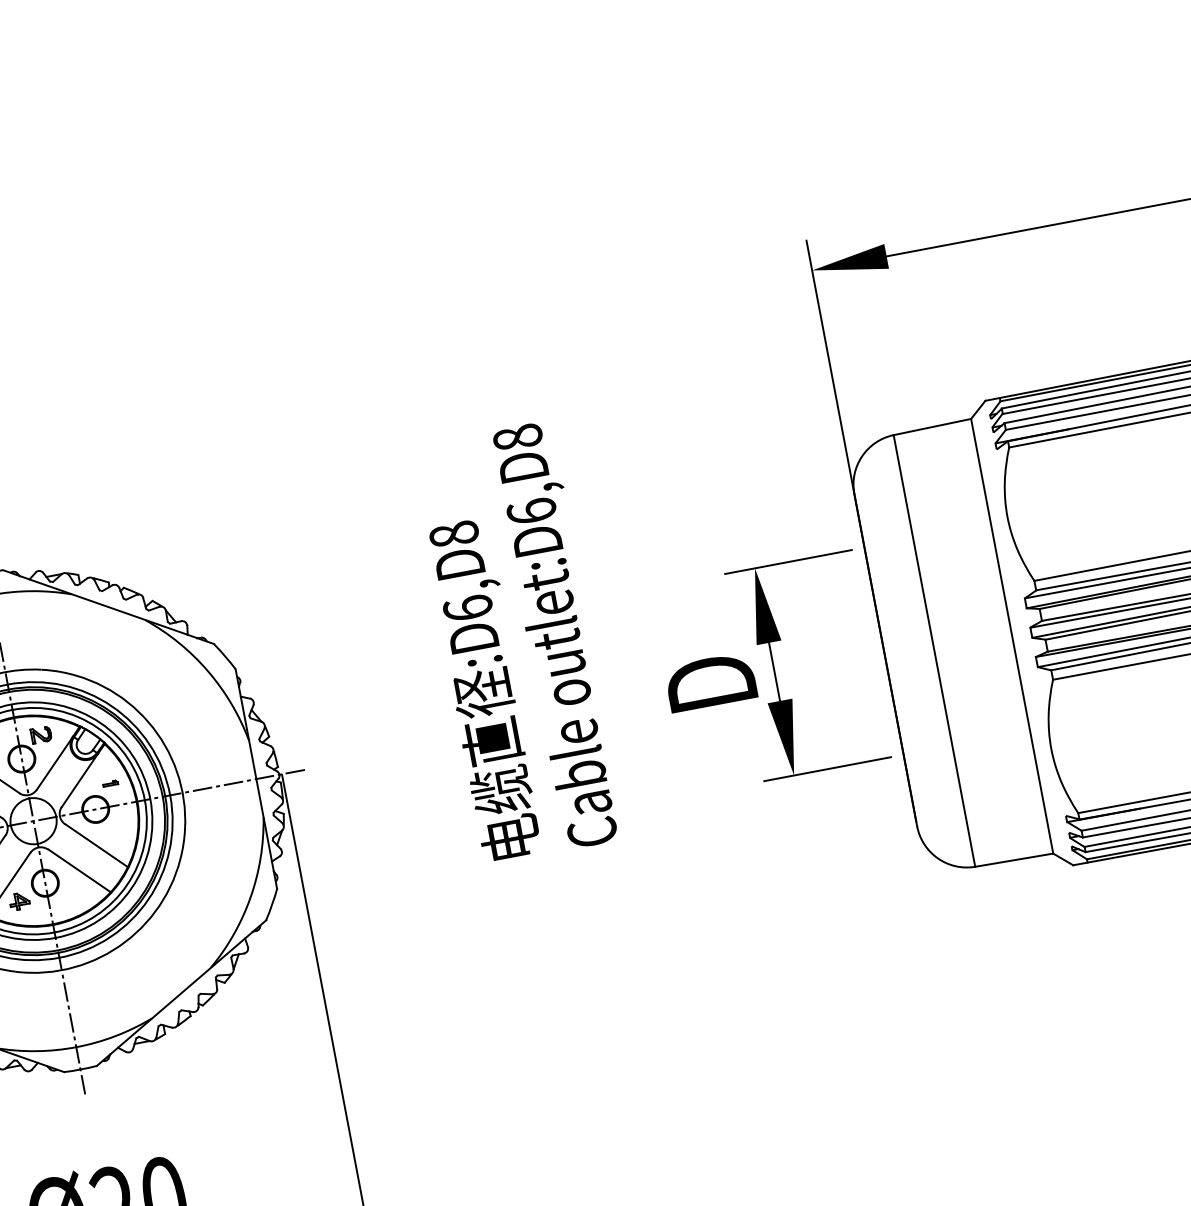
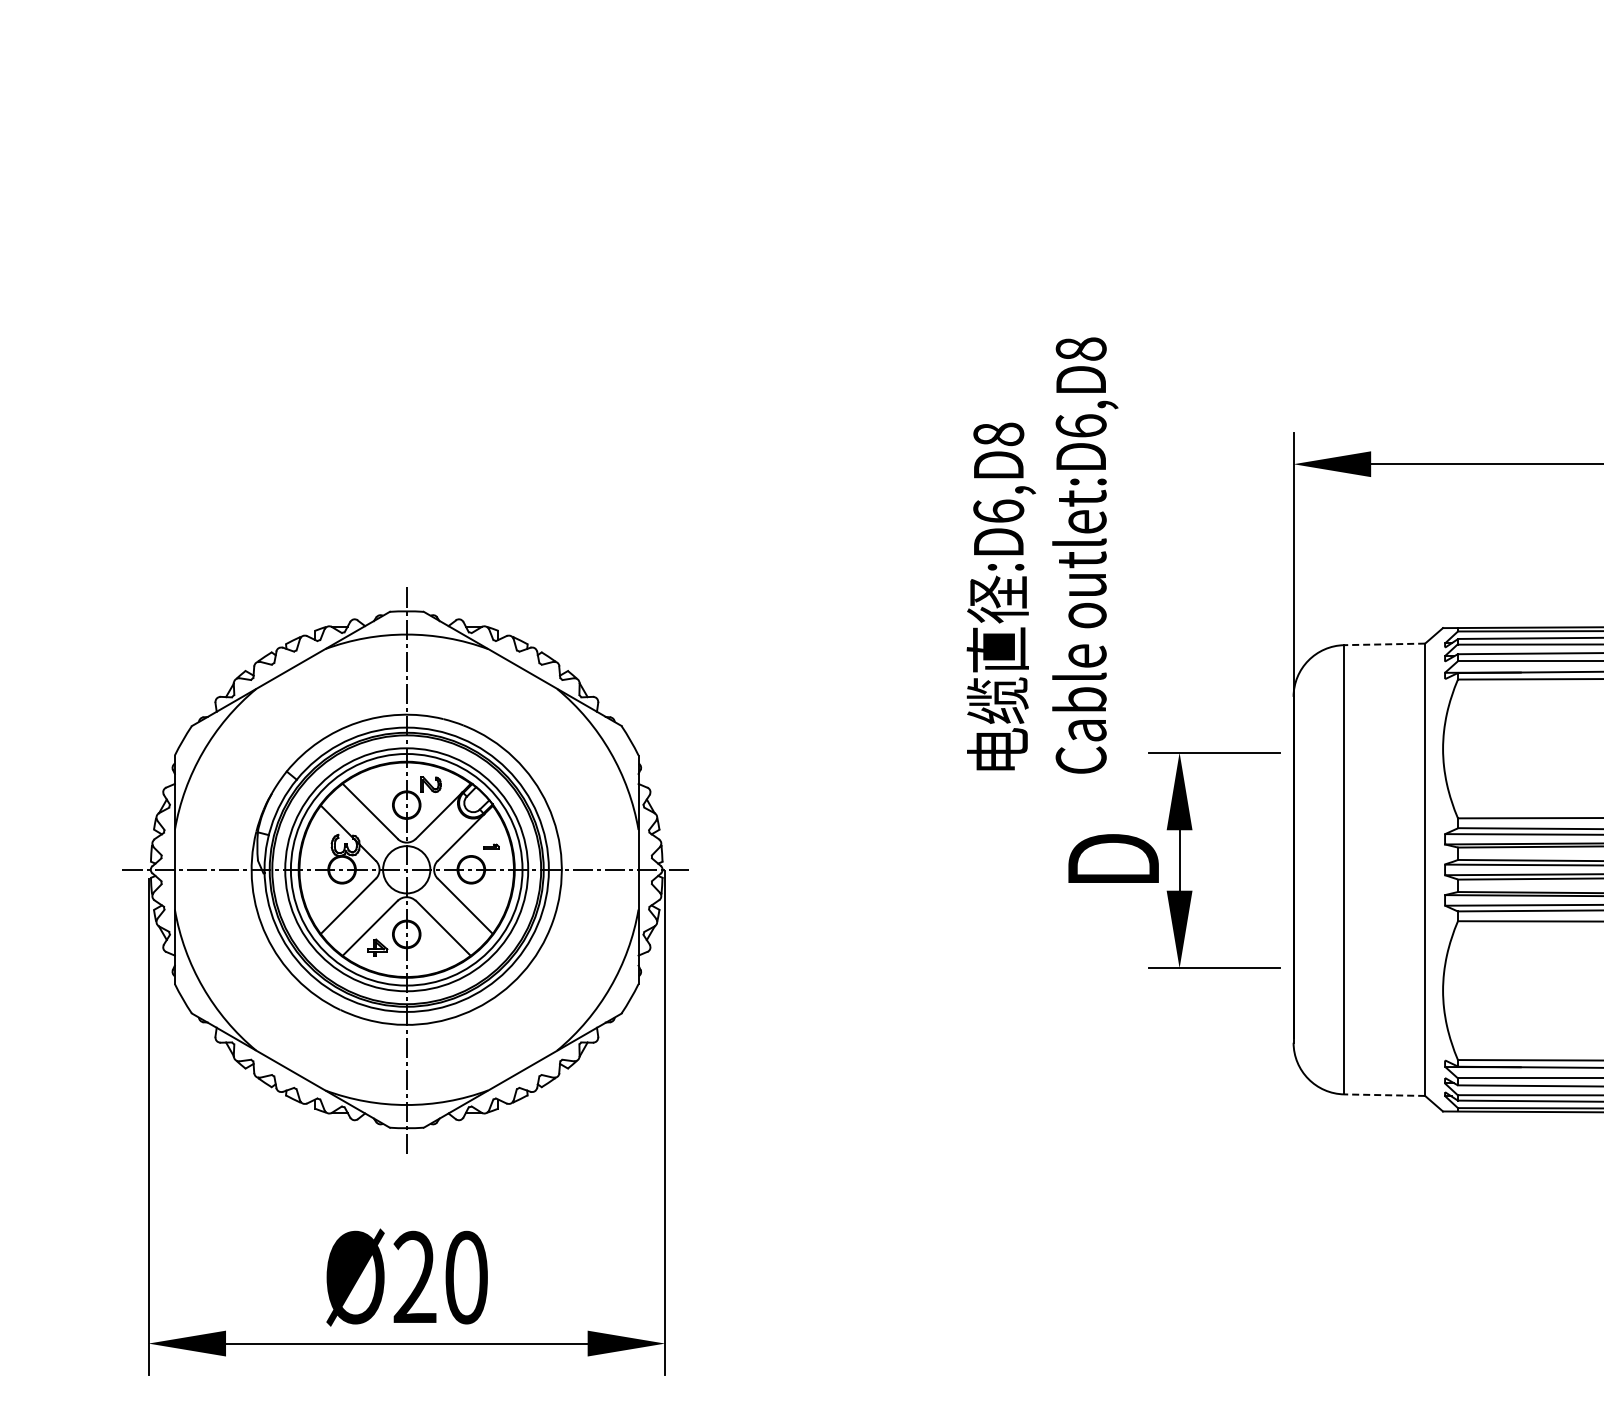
line: (932, 427) -> (1384, 644), solid -> dashed
text: (518, 642) -> (1042, 555), moved
line: (1014, 860) -> (1384, 1095), solid -> dashed

